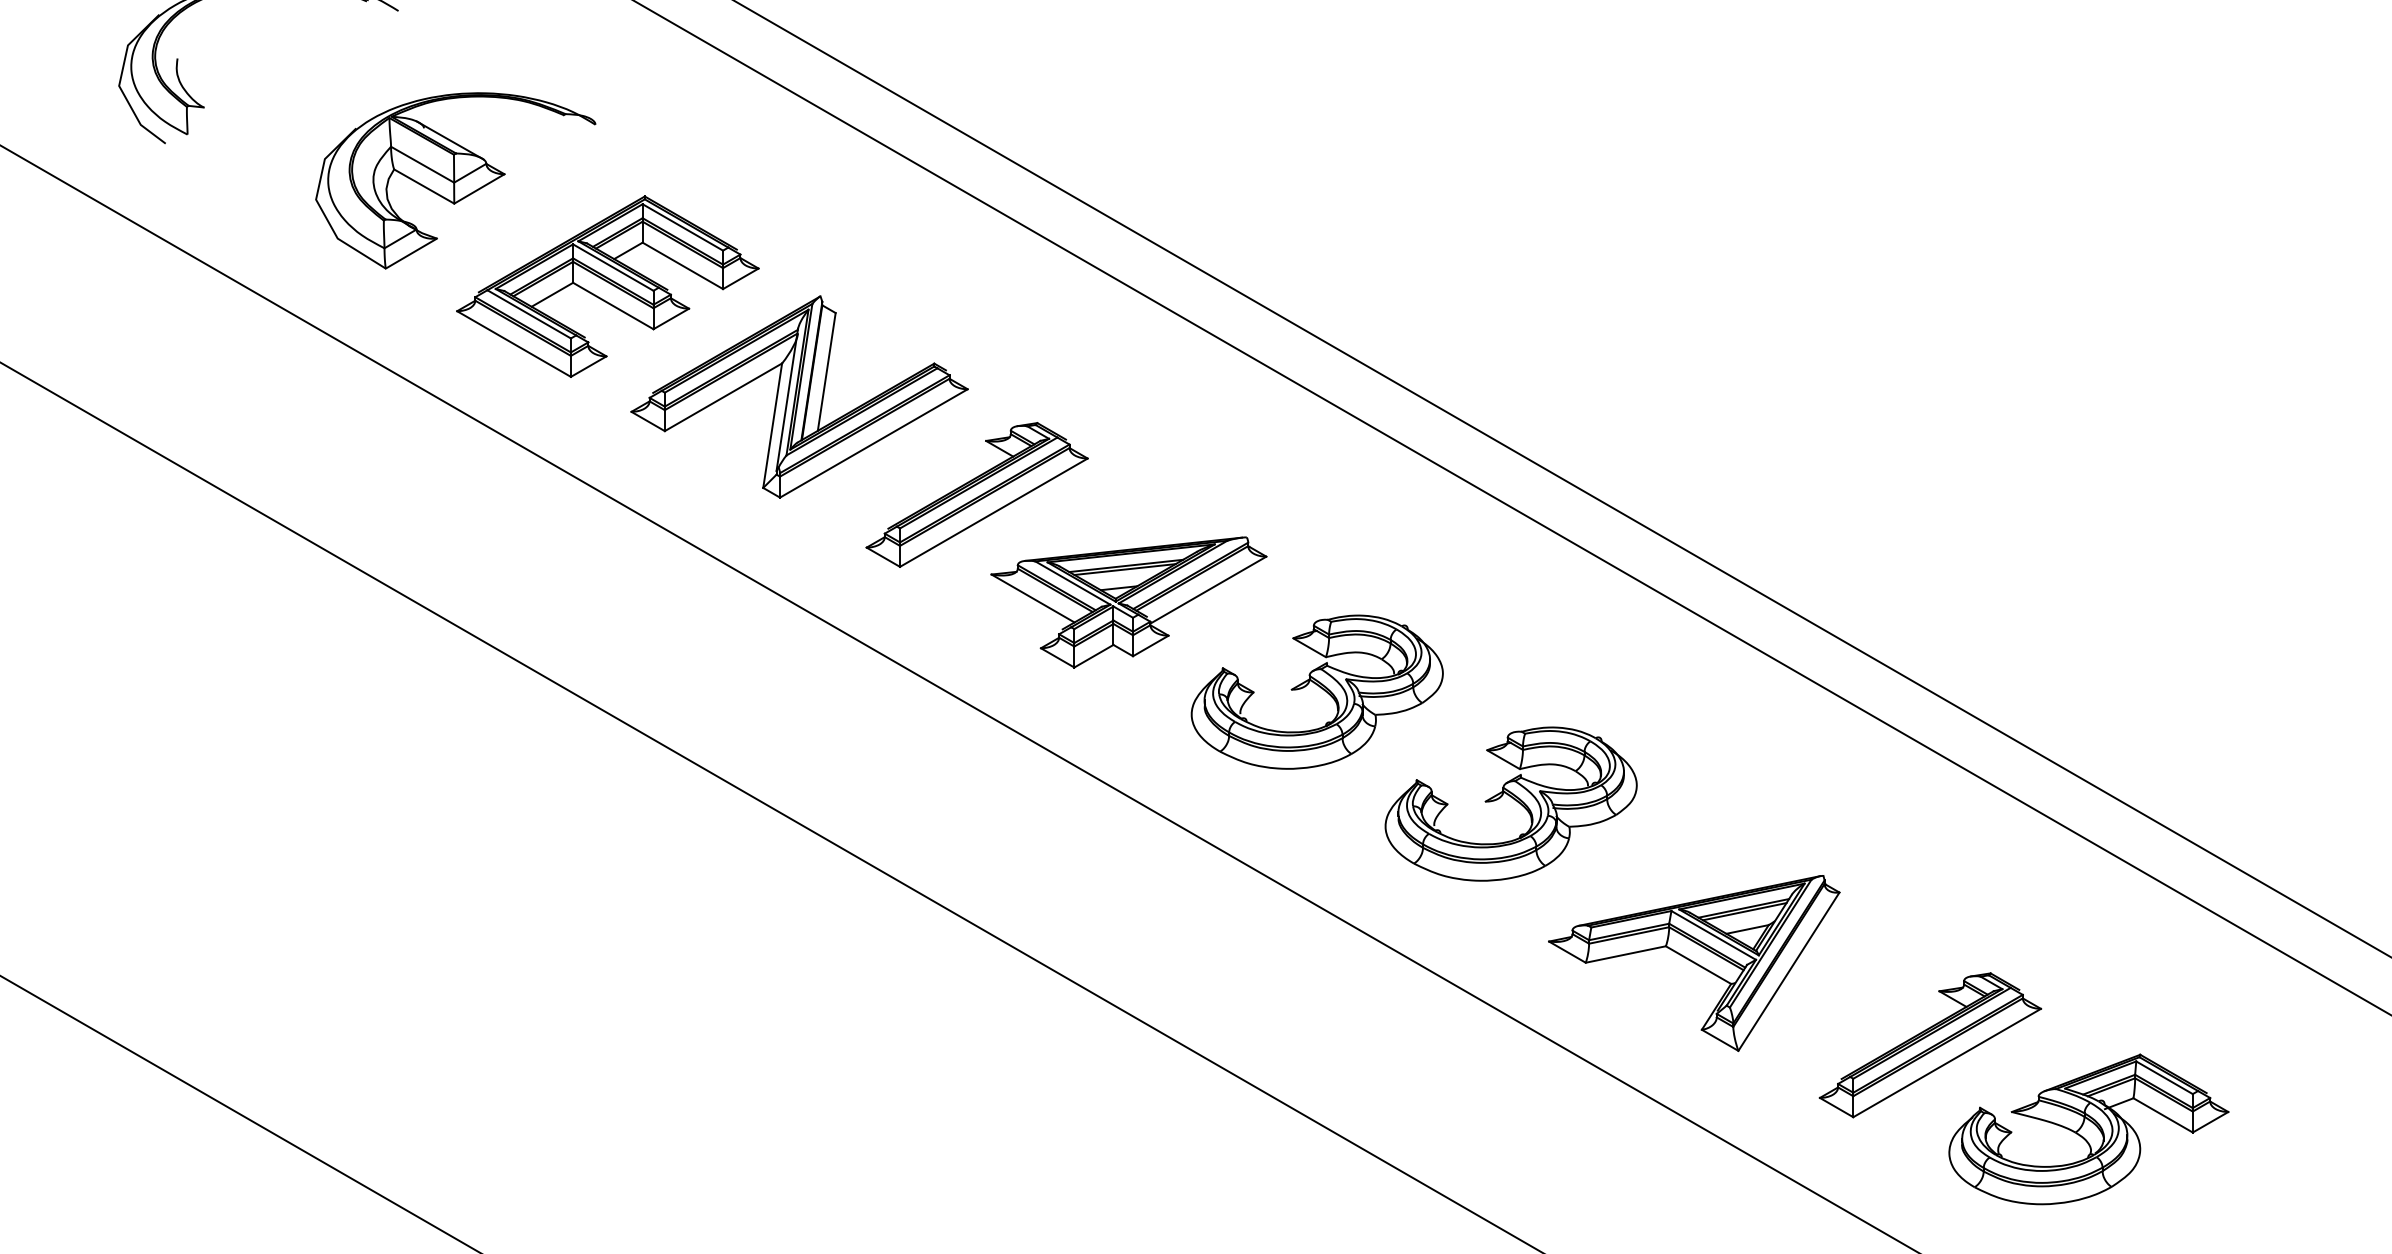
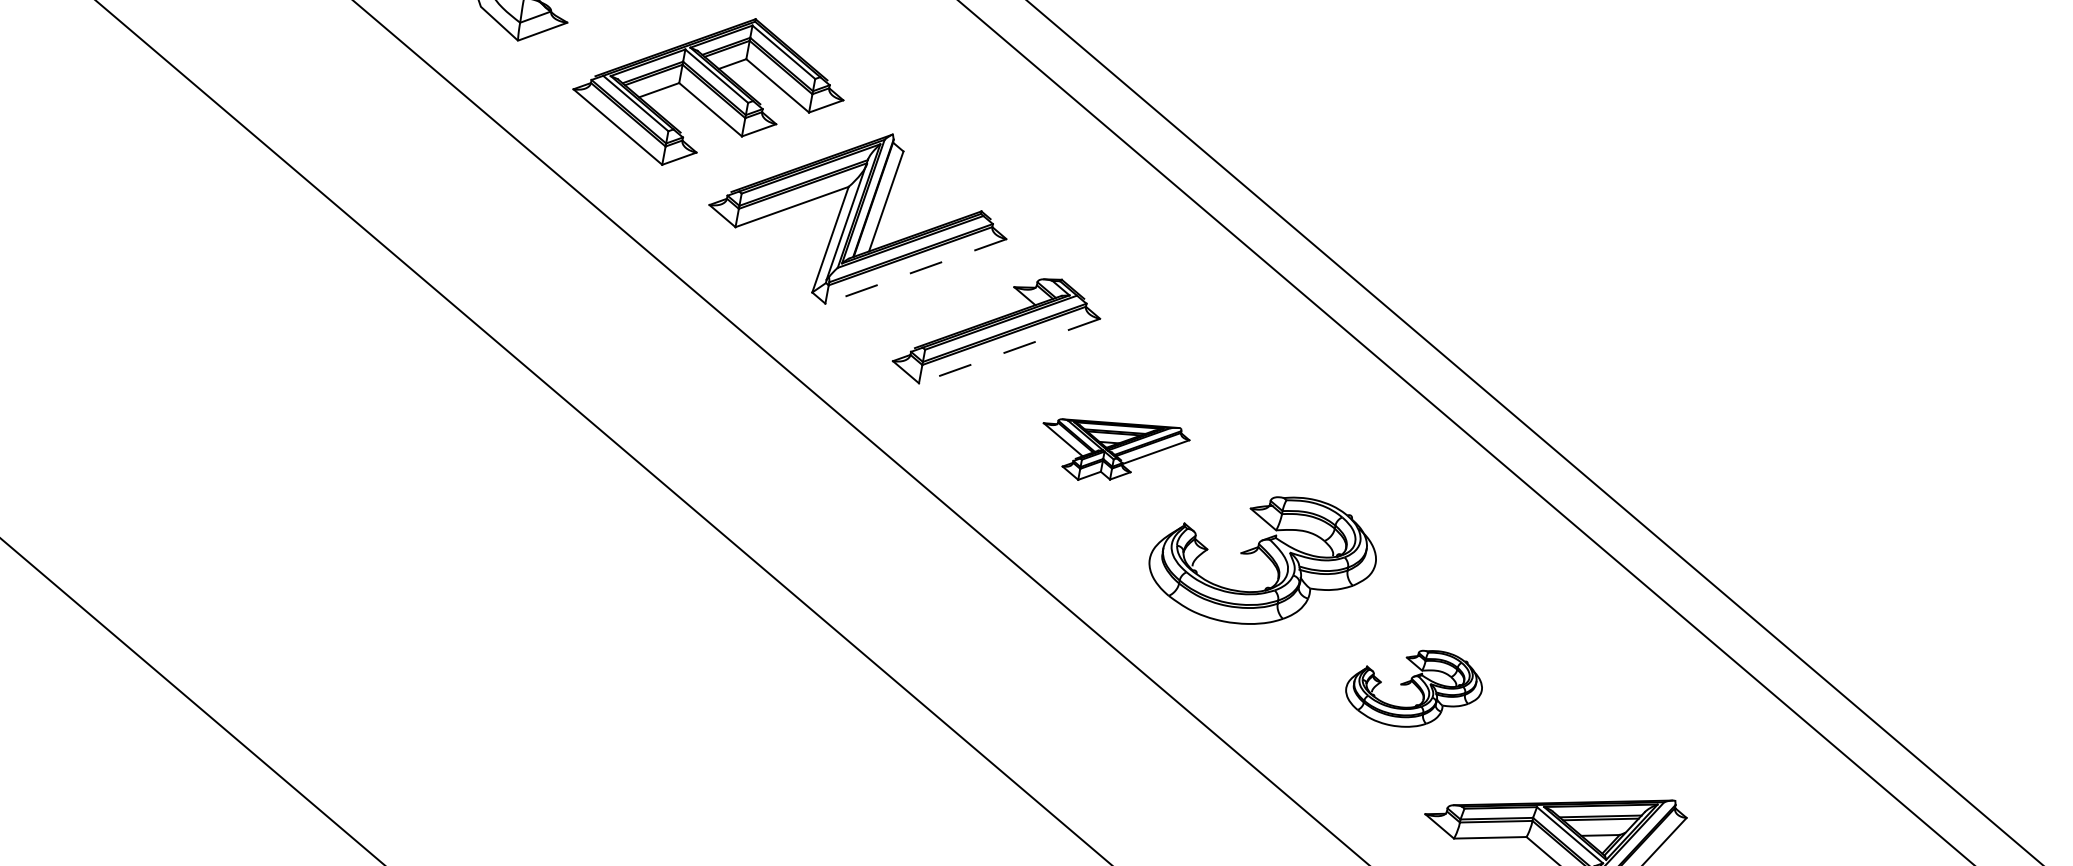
line: (873, 443) -> (915, 271), solid -> dashed
line: (993, 512) -> (1009, 350), solid -> dashed
part: (1128, 602) -> (1112, 450), size x0.6
part: (1510, 803) -> (1413, 687), size x0.6

